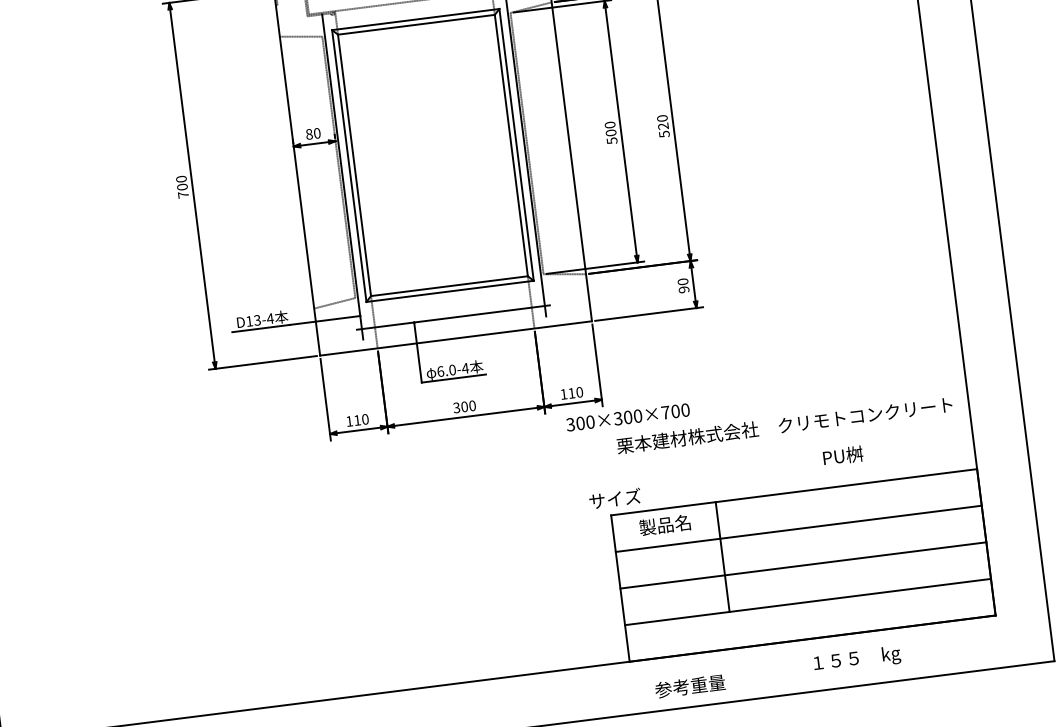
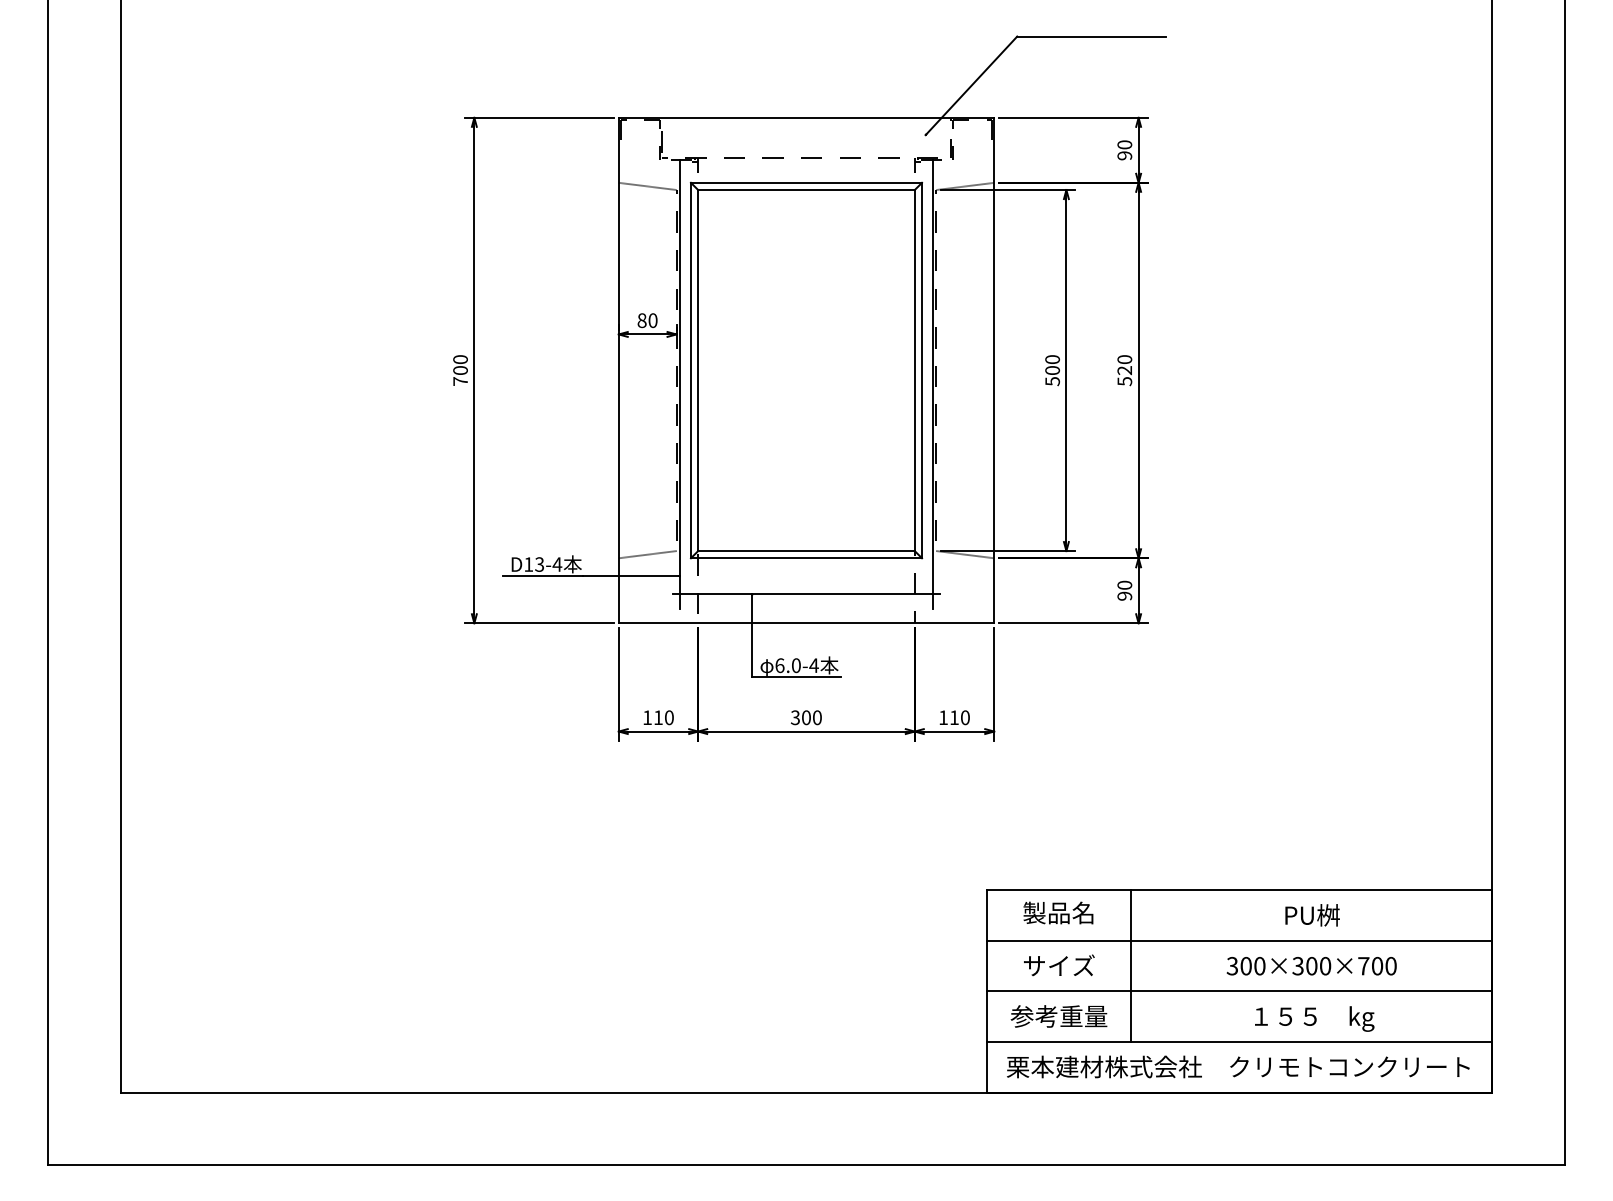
text: (627, 417) -> (1311, 966), moved
text: (784, 425) -> (1238, 1066), moved
text: (843, 455) -> (1312, 915), moved
text: (615, 498) -> (1059, 965), moved
text: (857, 659) -> (1314, 1018), moved
text: (689, 686) -> (1058, 1016), moved

